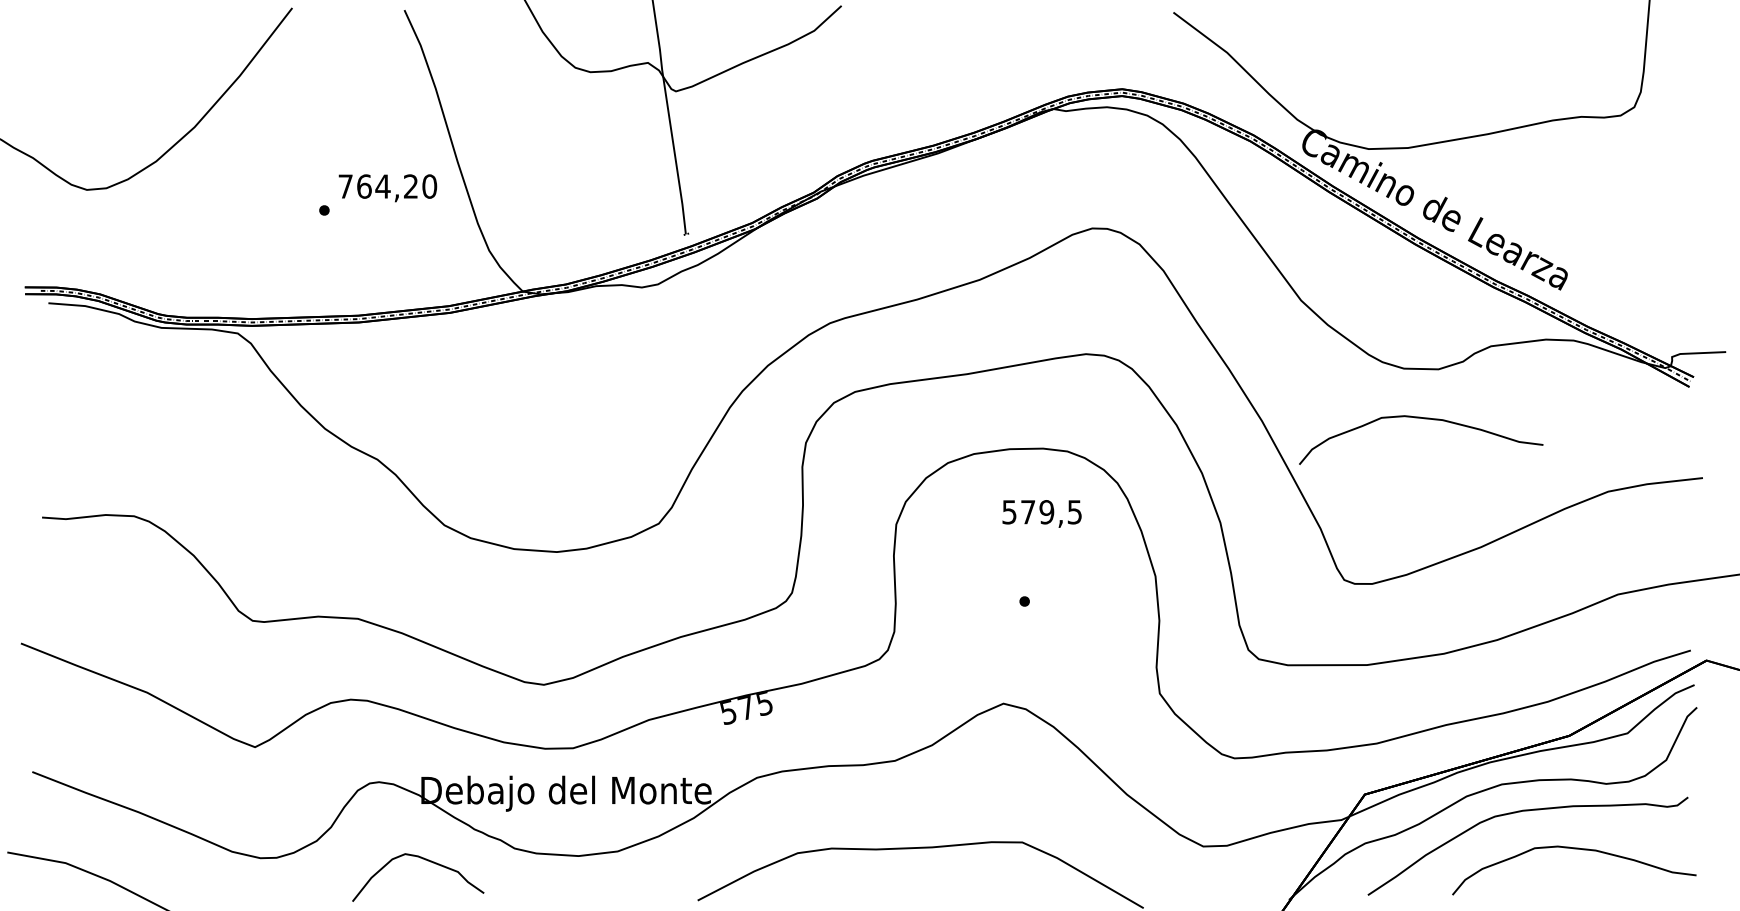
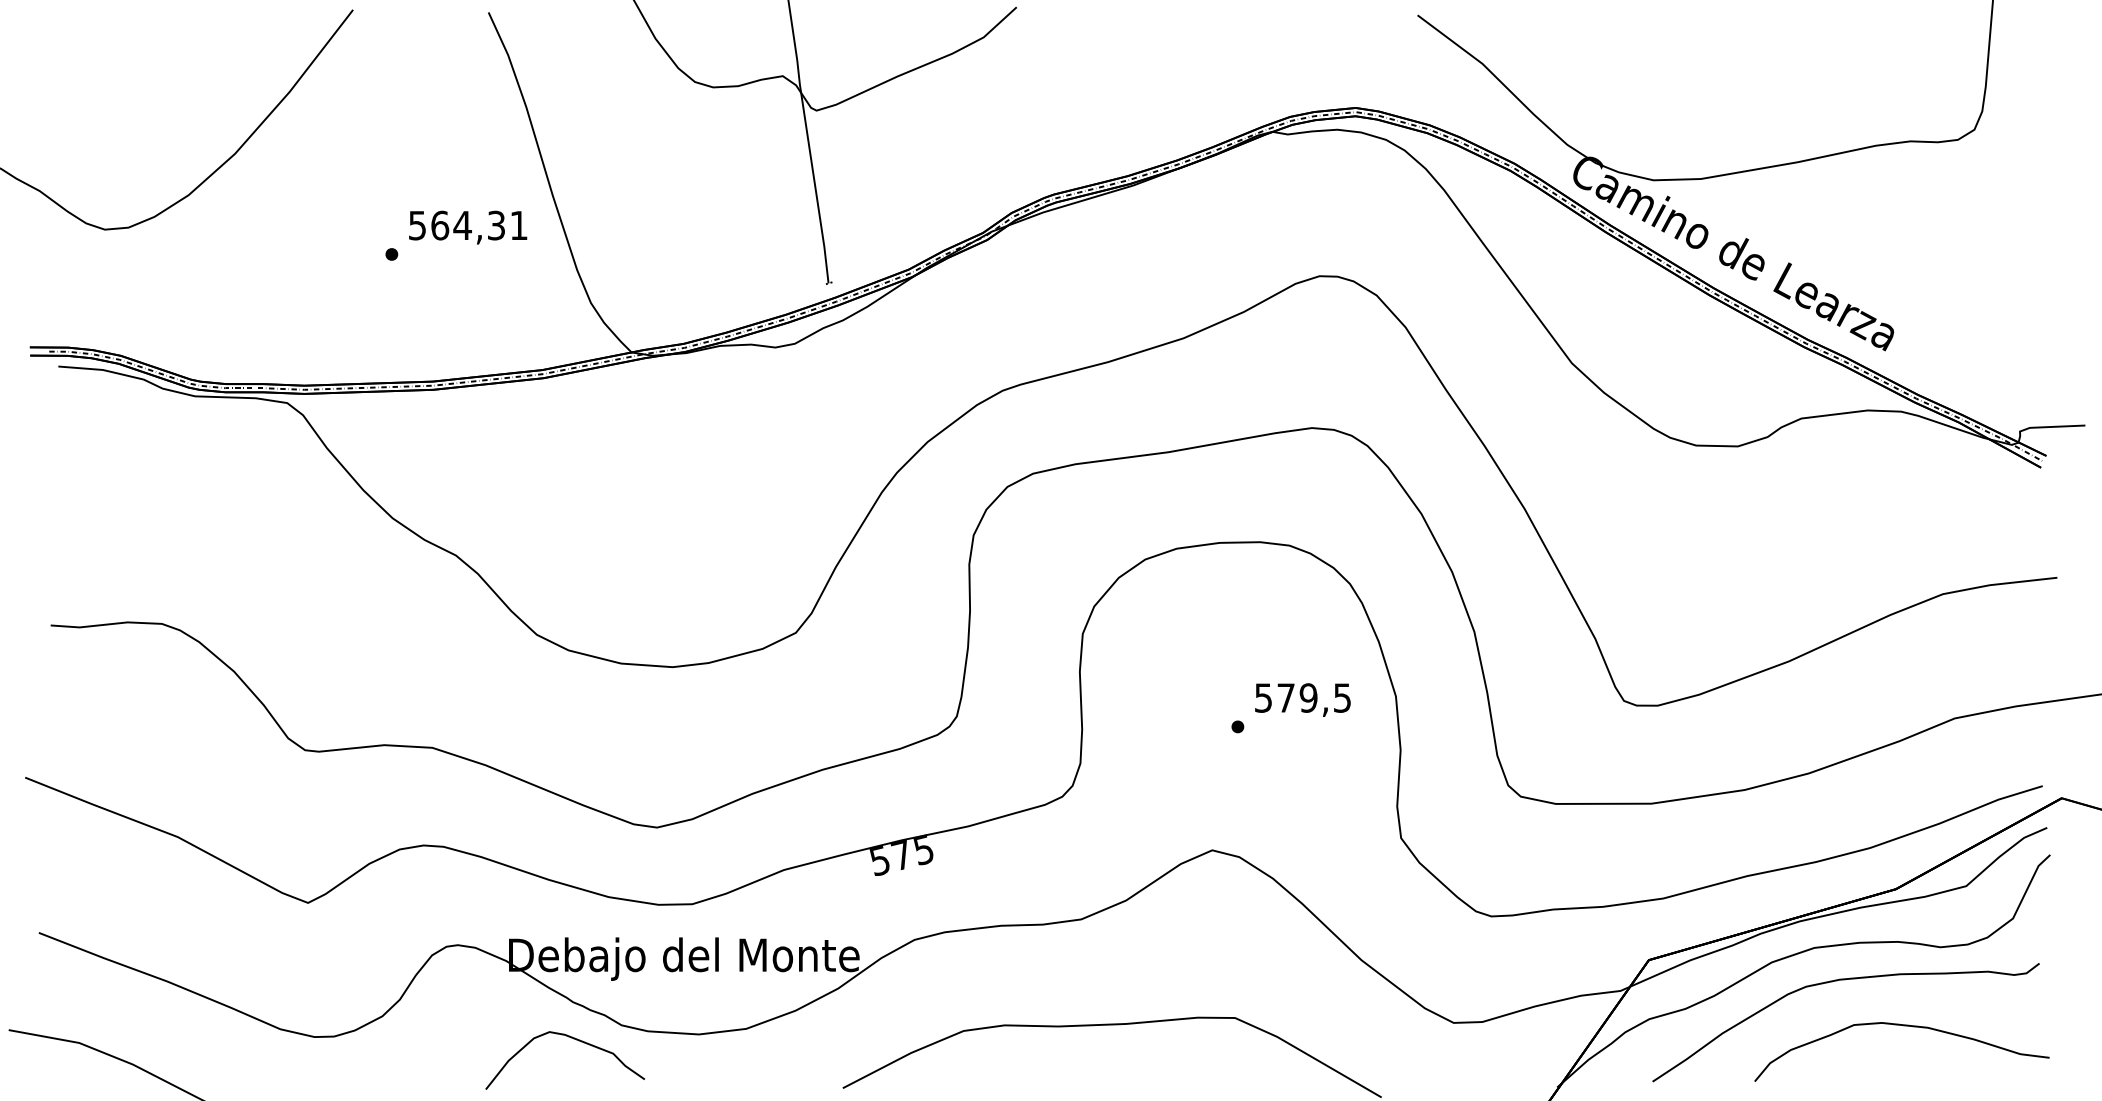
text: (387, 186) -> (468, 225), 764,20 -> 564,31
curve: (1422, 419) -> (1718, 506), removed
text: (1041, 513) -> (1302, 699), moved
curve: (425, 860) -> (573, 1039), moved

